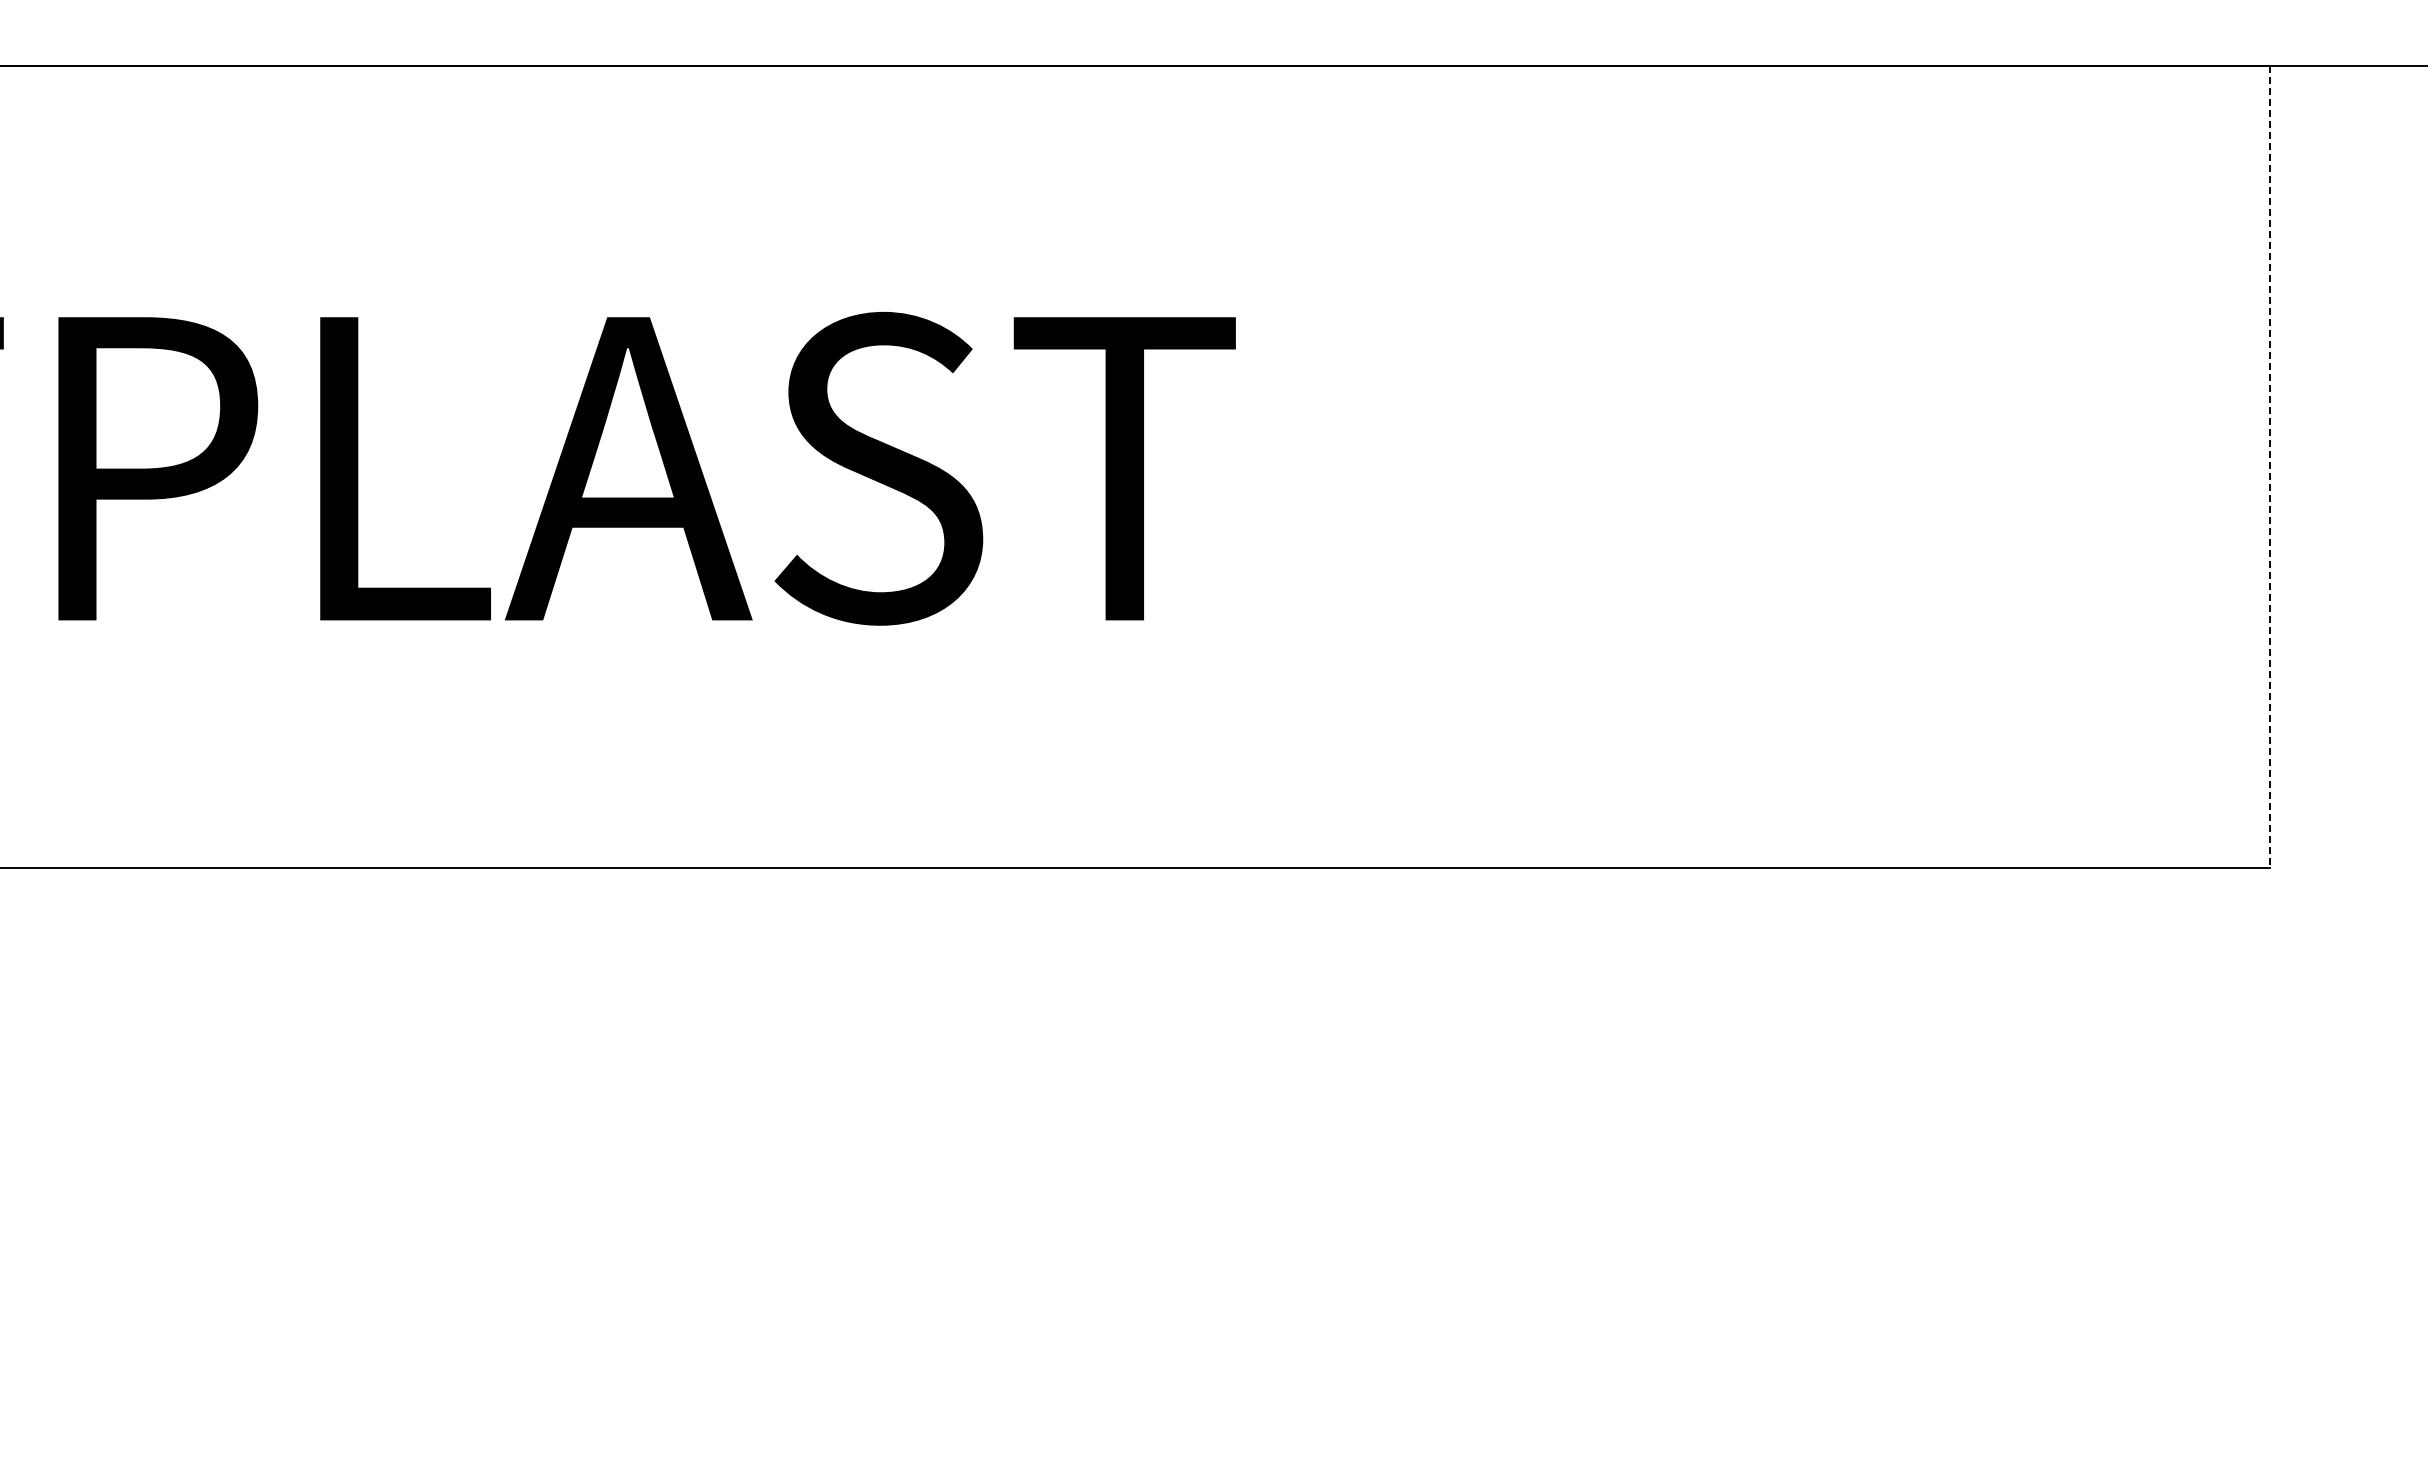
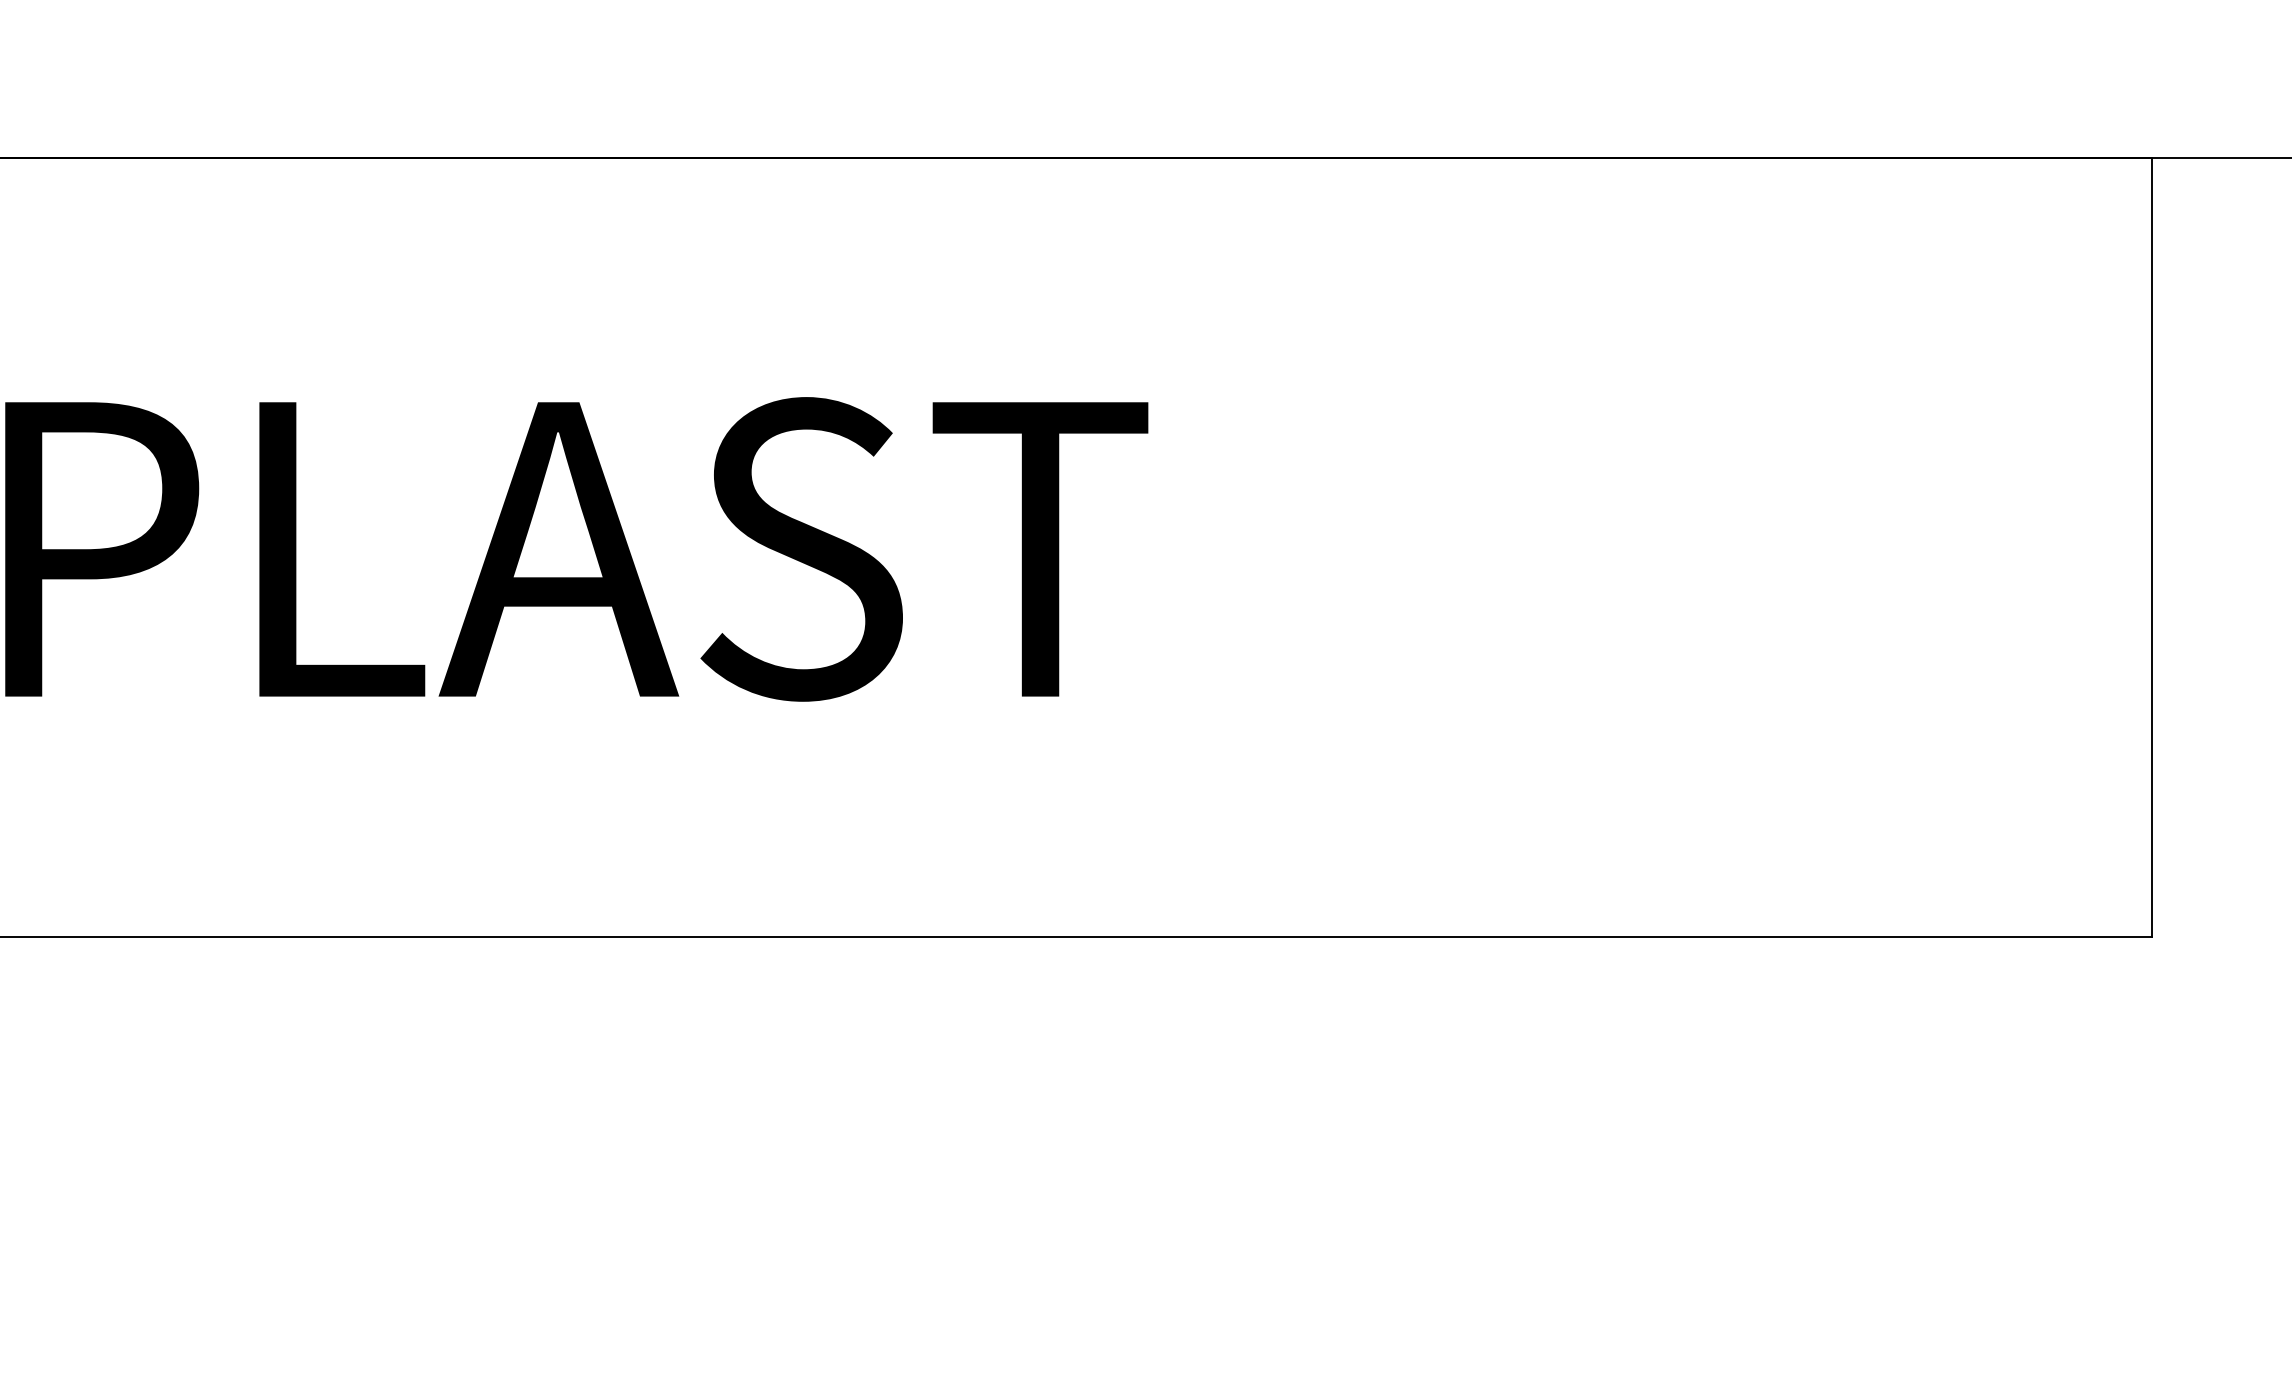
line: (2269, 467) -> (2151, 548), dashed -> solid

